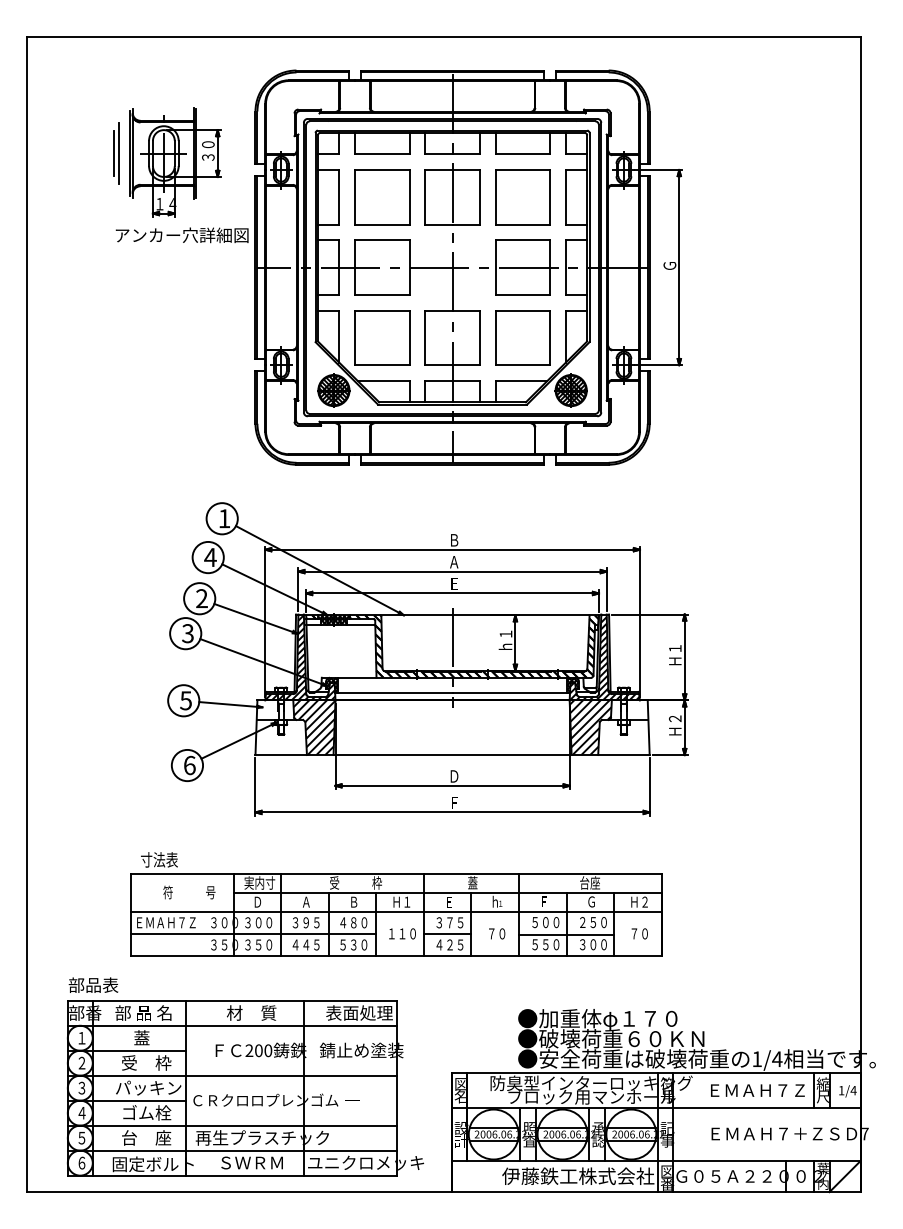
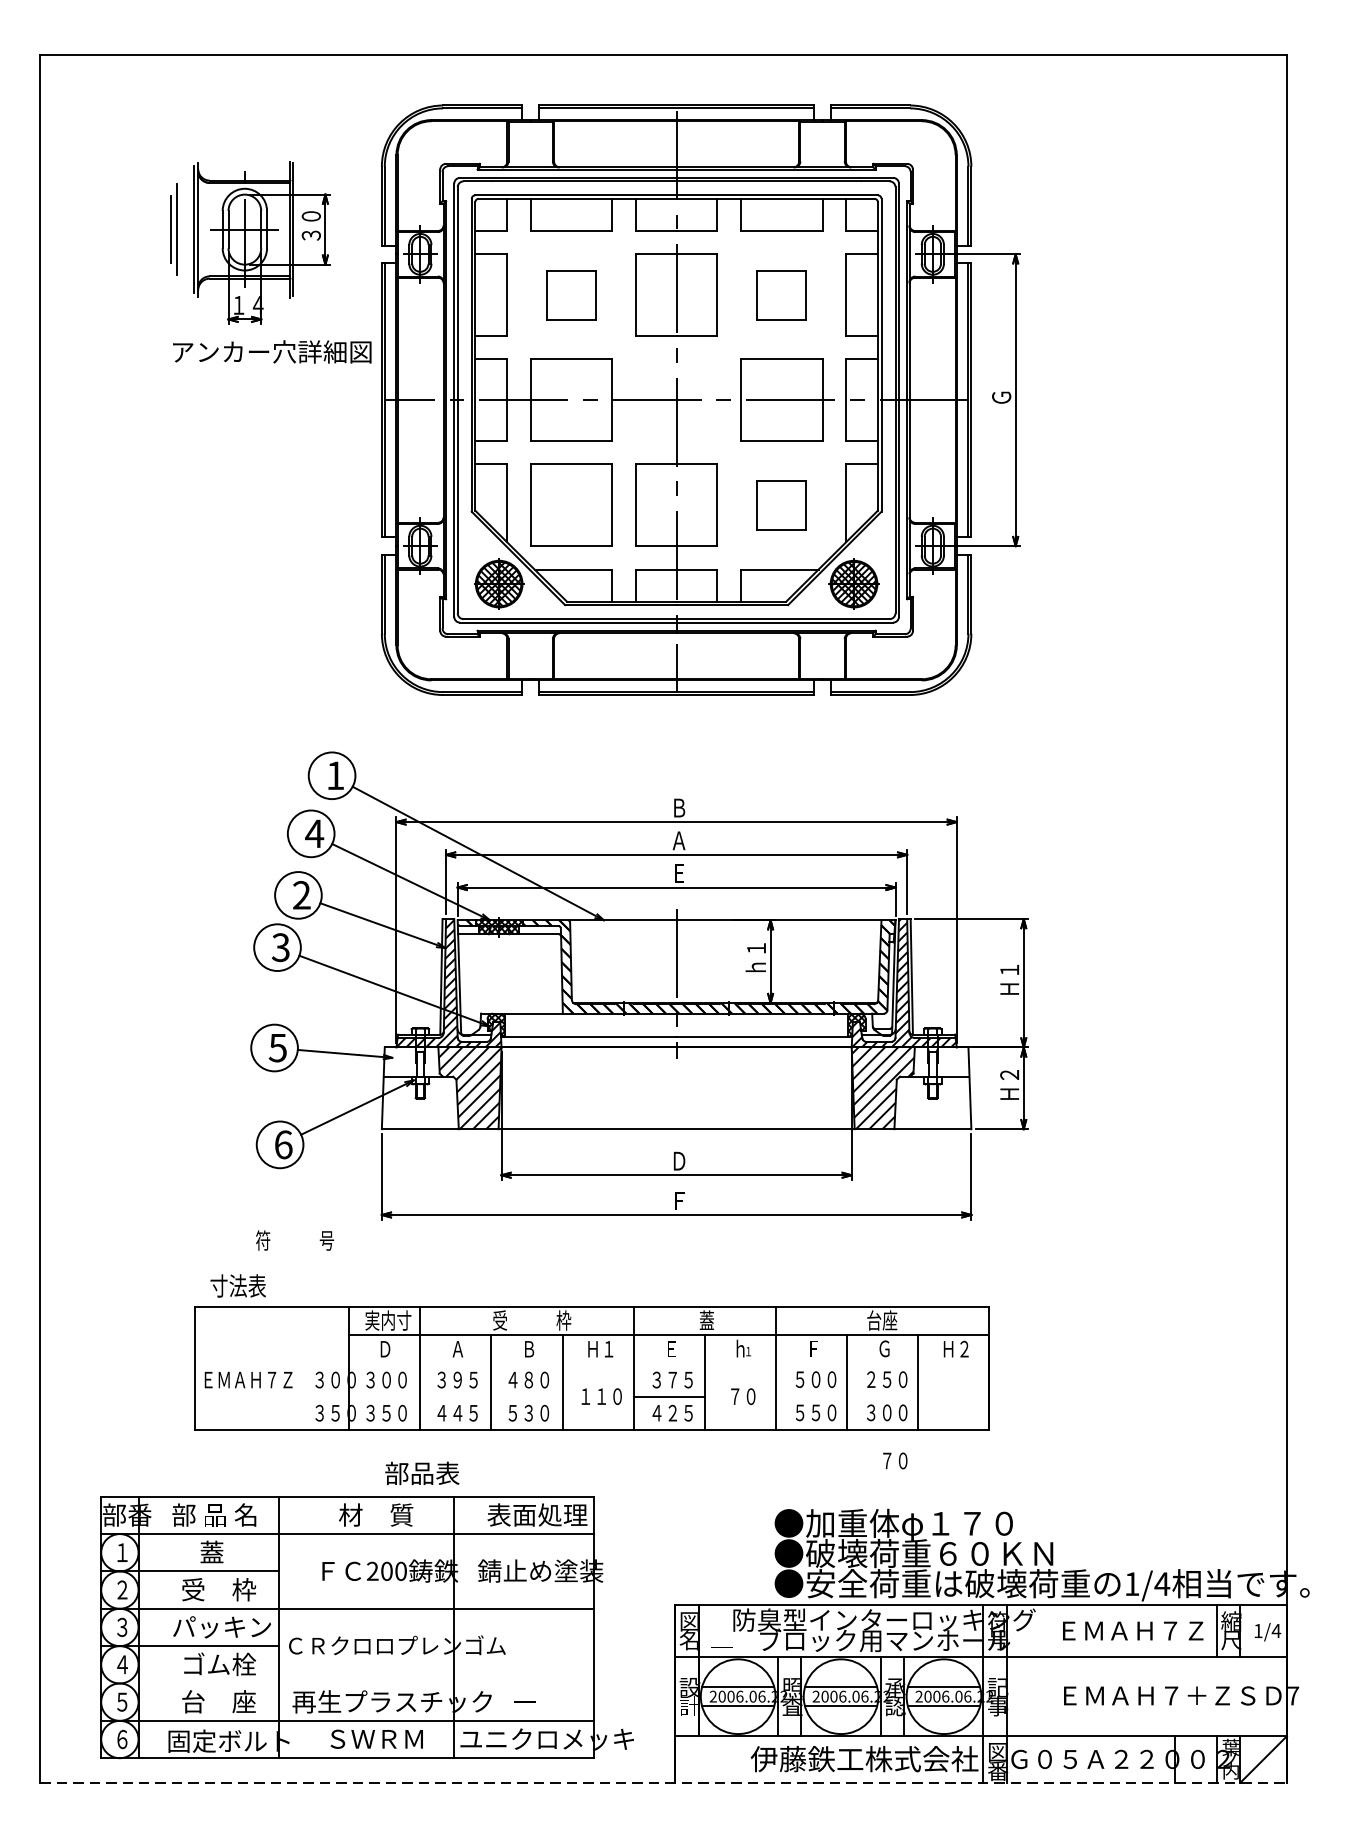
part: (382, 197) -> (571, 295), size x0.6
part: (522, 197) -> (781, 295), size x0.6
part: (522, 337) -> (781, 504), size x0.6
text: (189, 892) -> (295, 1240), moved
line: (395, 911) -> (591, 1363), removed
line: (253, 933) -> (378, 1396), removed
text: (639, 933) -> (894, 1460), moved
line: (566, 934) -> (846, 1397), removed
text: (93, 984) -> (422, 1472), moved
text: (352, 1100) -> (721, 1647), moved
line: (232, 1125) -> (347, 1683), removed
line: (443, 1192) -> (663, 1783), solid -> dashed

